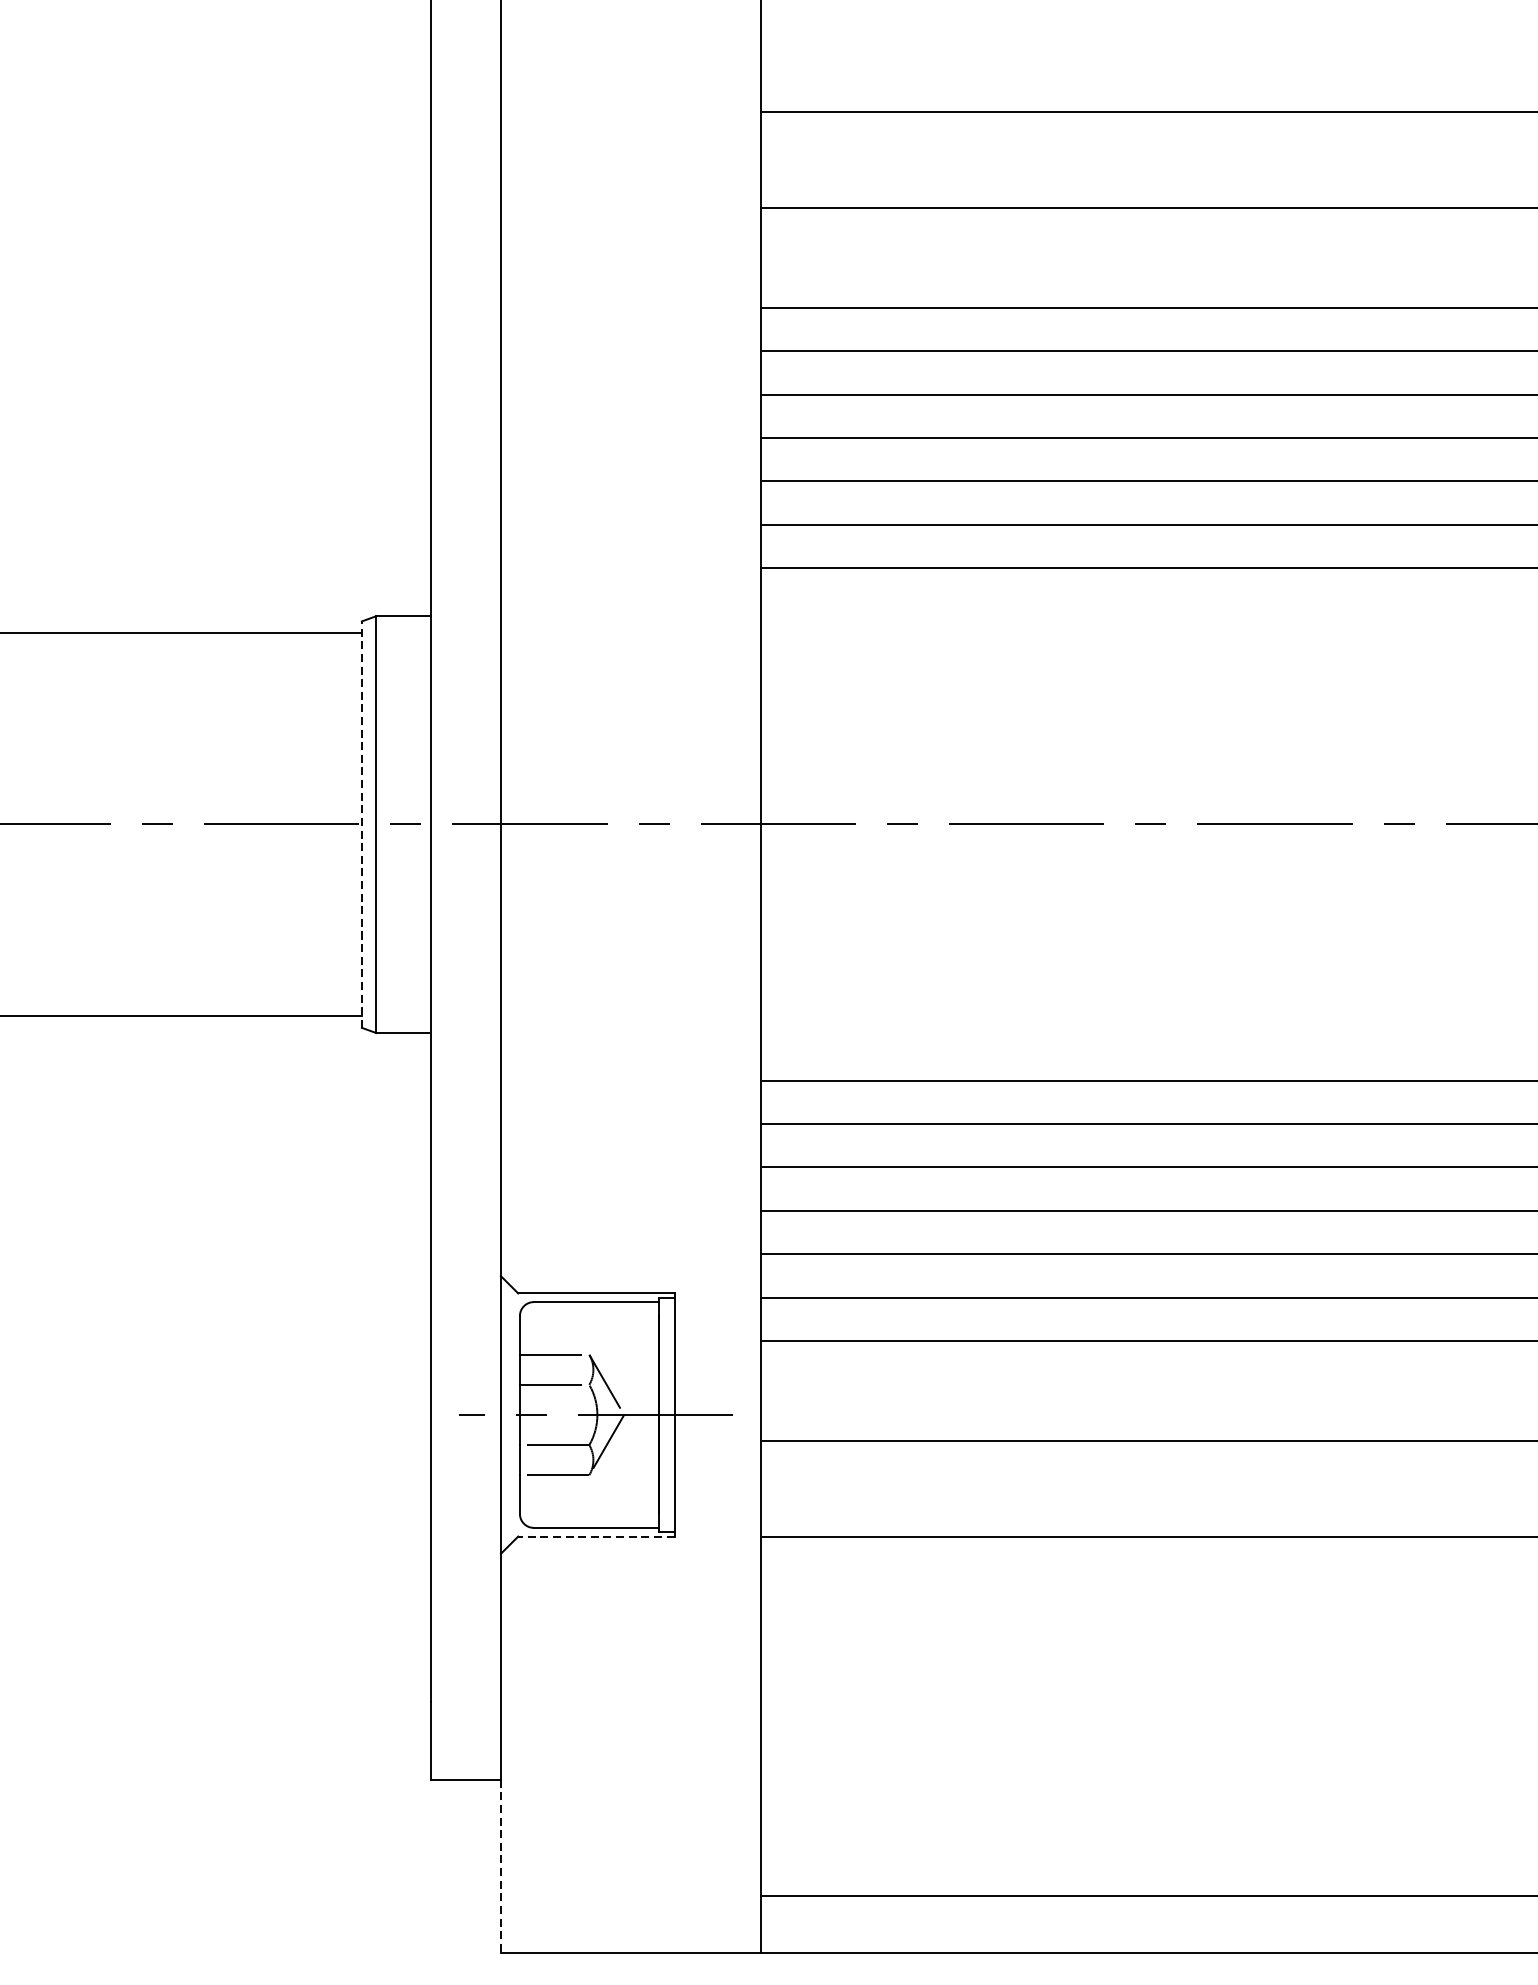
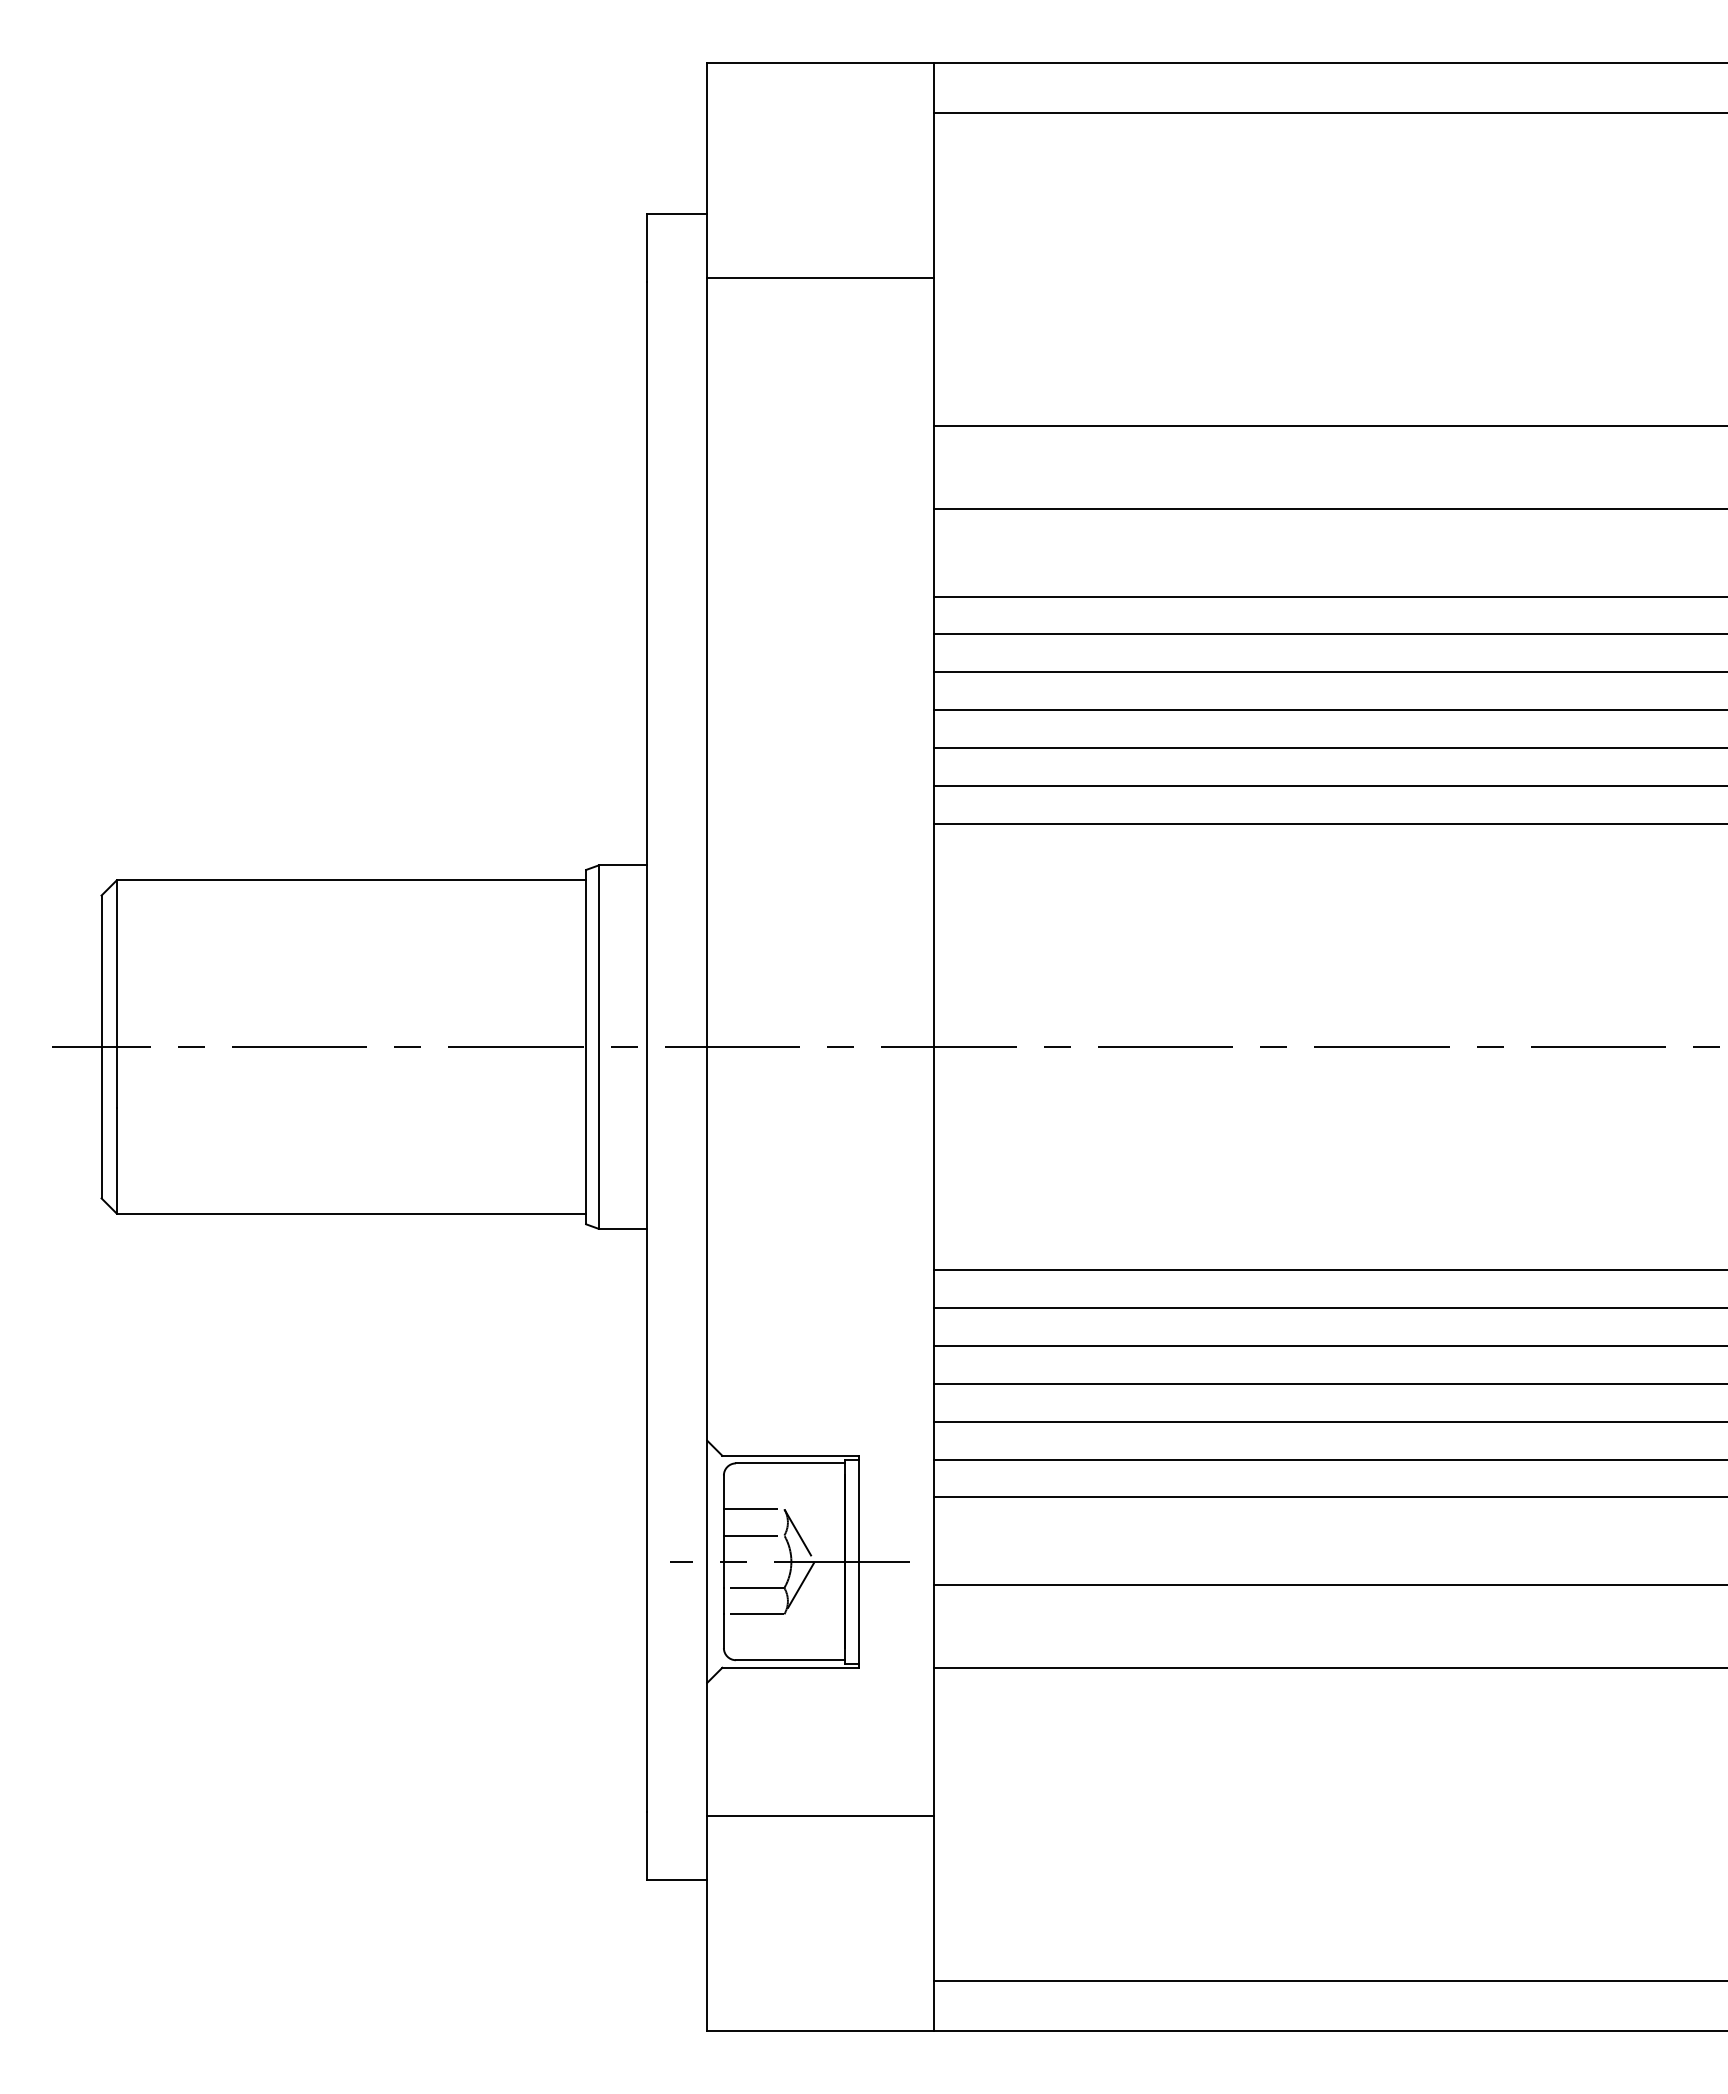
line: (362, 823) -> (586, 1046), dashed -> solid
line: (596, 1536) -> (790, 1667), dashed -> solid
line: (630, 1707) -> (820, 1816), added
line: (501, 1866) -> (707, 1955), dashed -> solid

